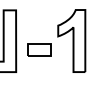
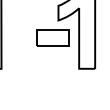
part: (39, 49) -> (53, 38), moved

